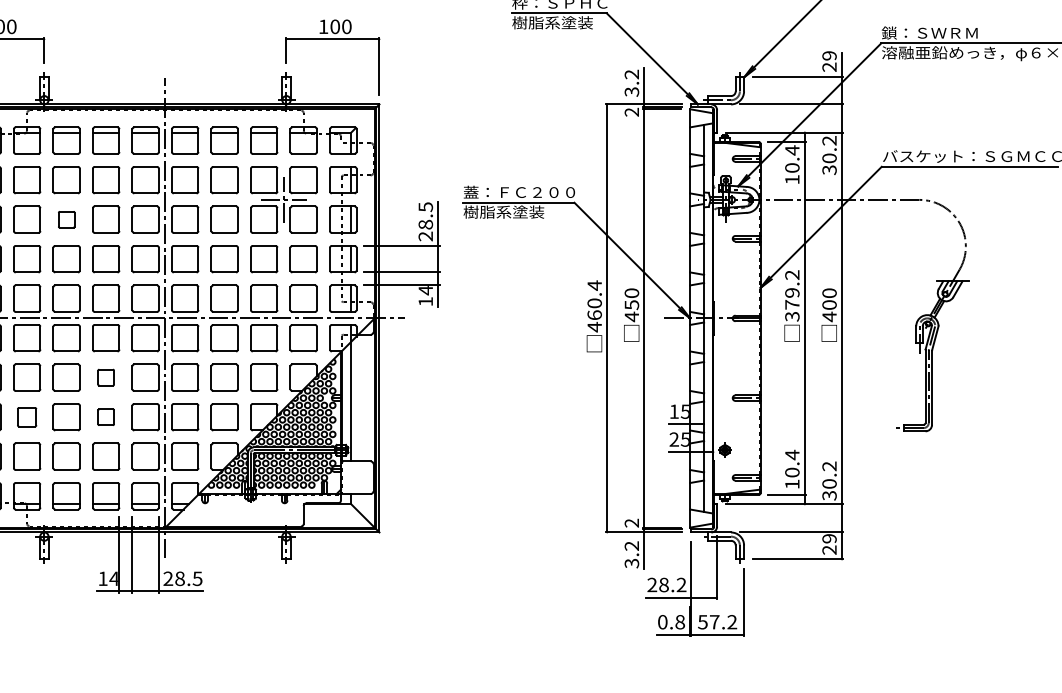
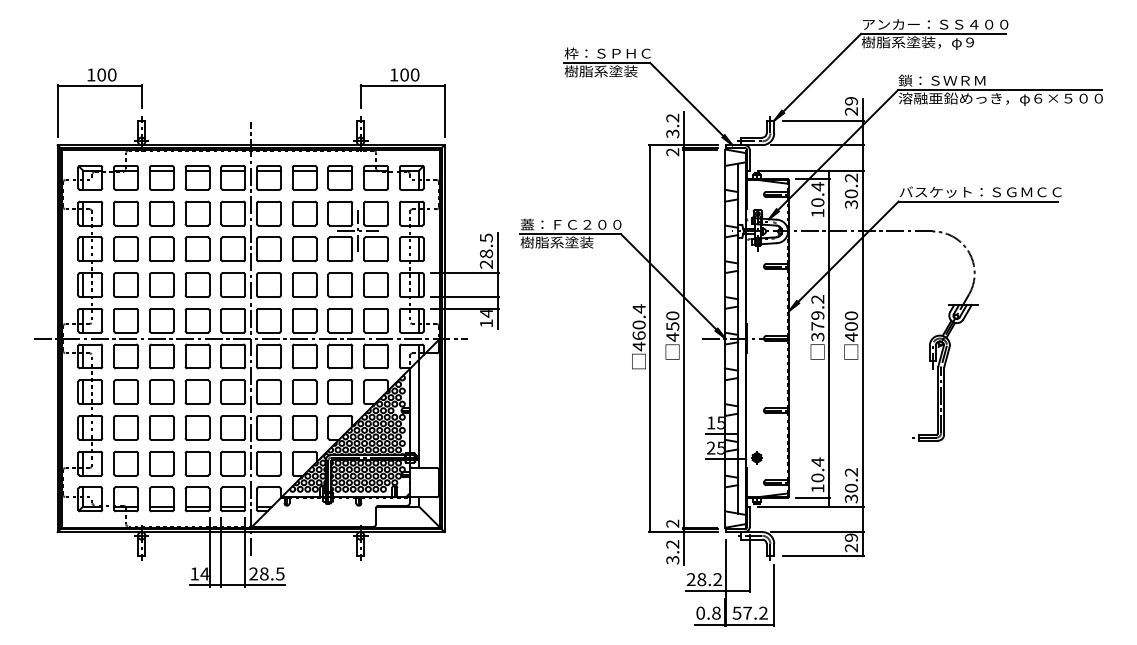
part: (66, 219) -> (161, 249), size x1.67
part: (106, 376) -> (197, 391), size x1.67
part: (26, 416) -> (125, 427), size x1.43
part: (106, 416) -> (197, 427), size x1.67

